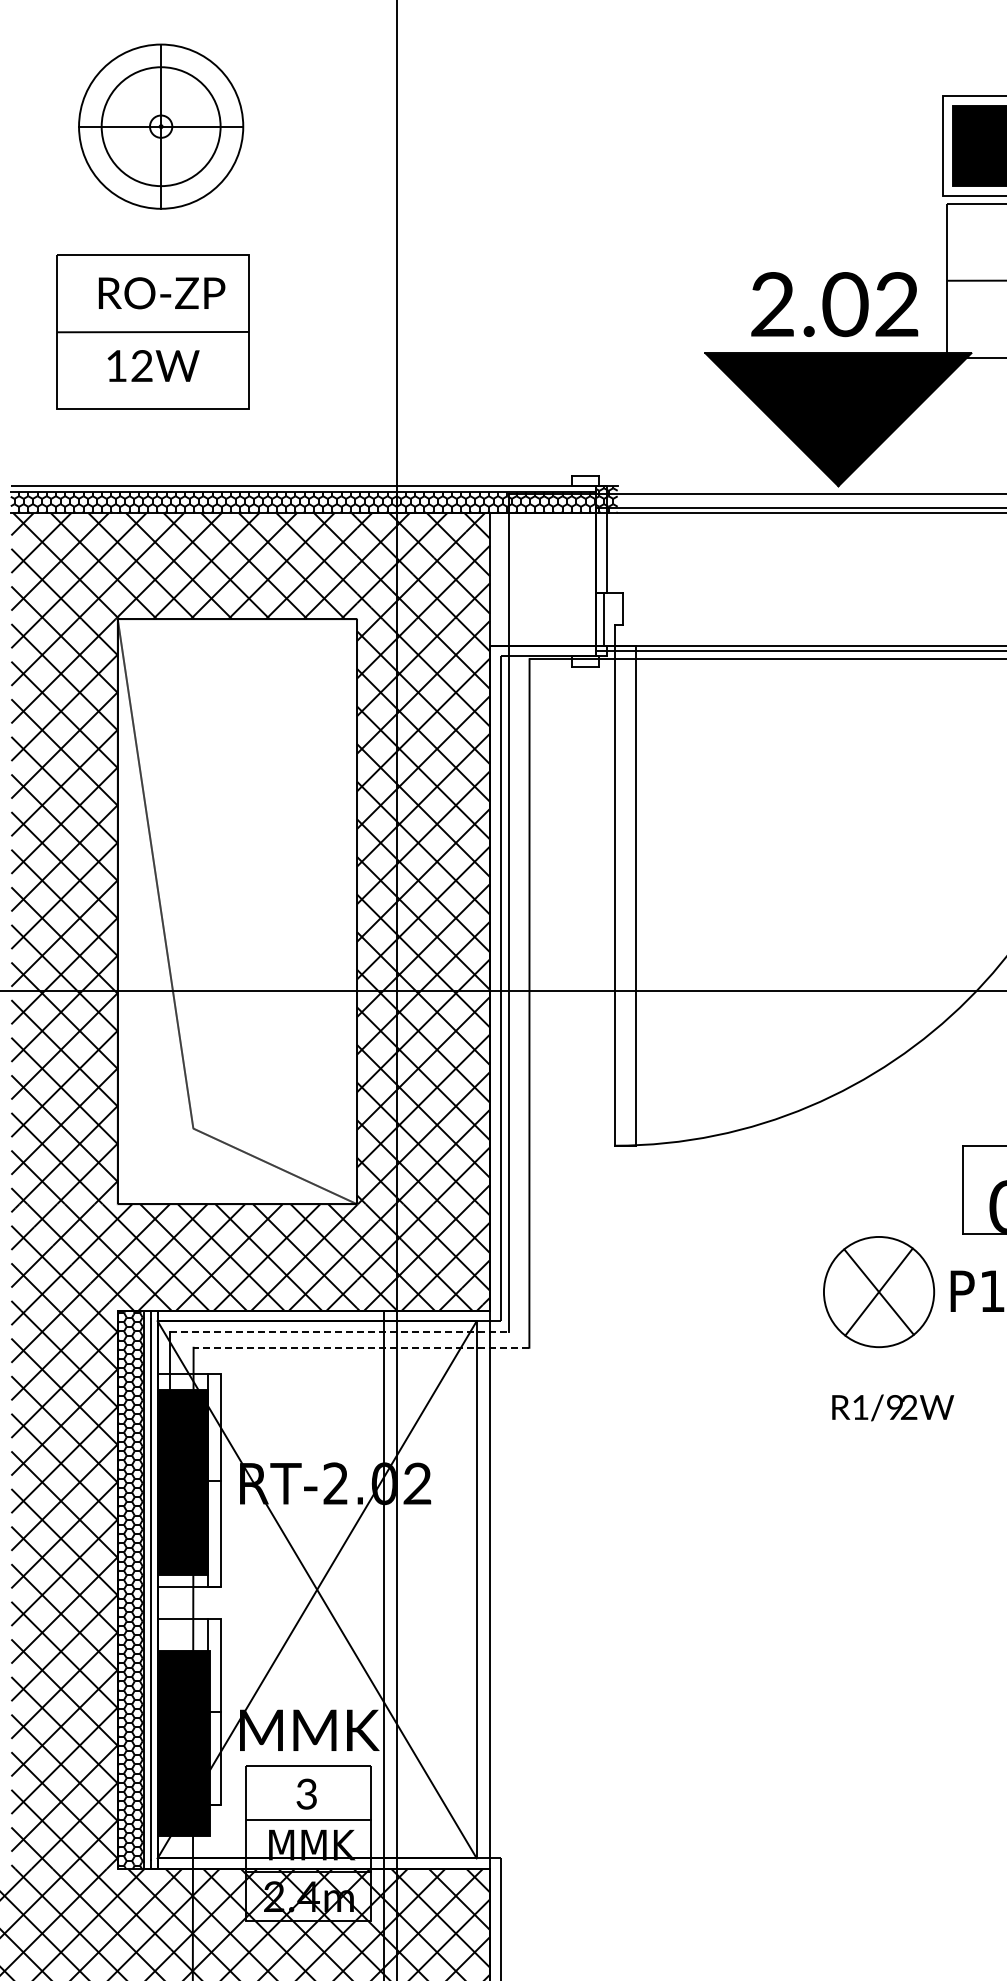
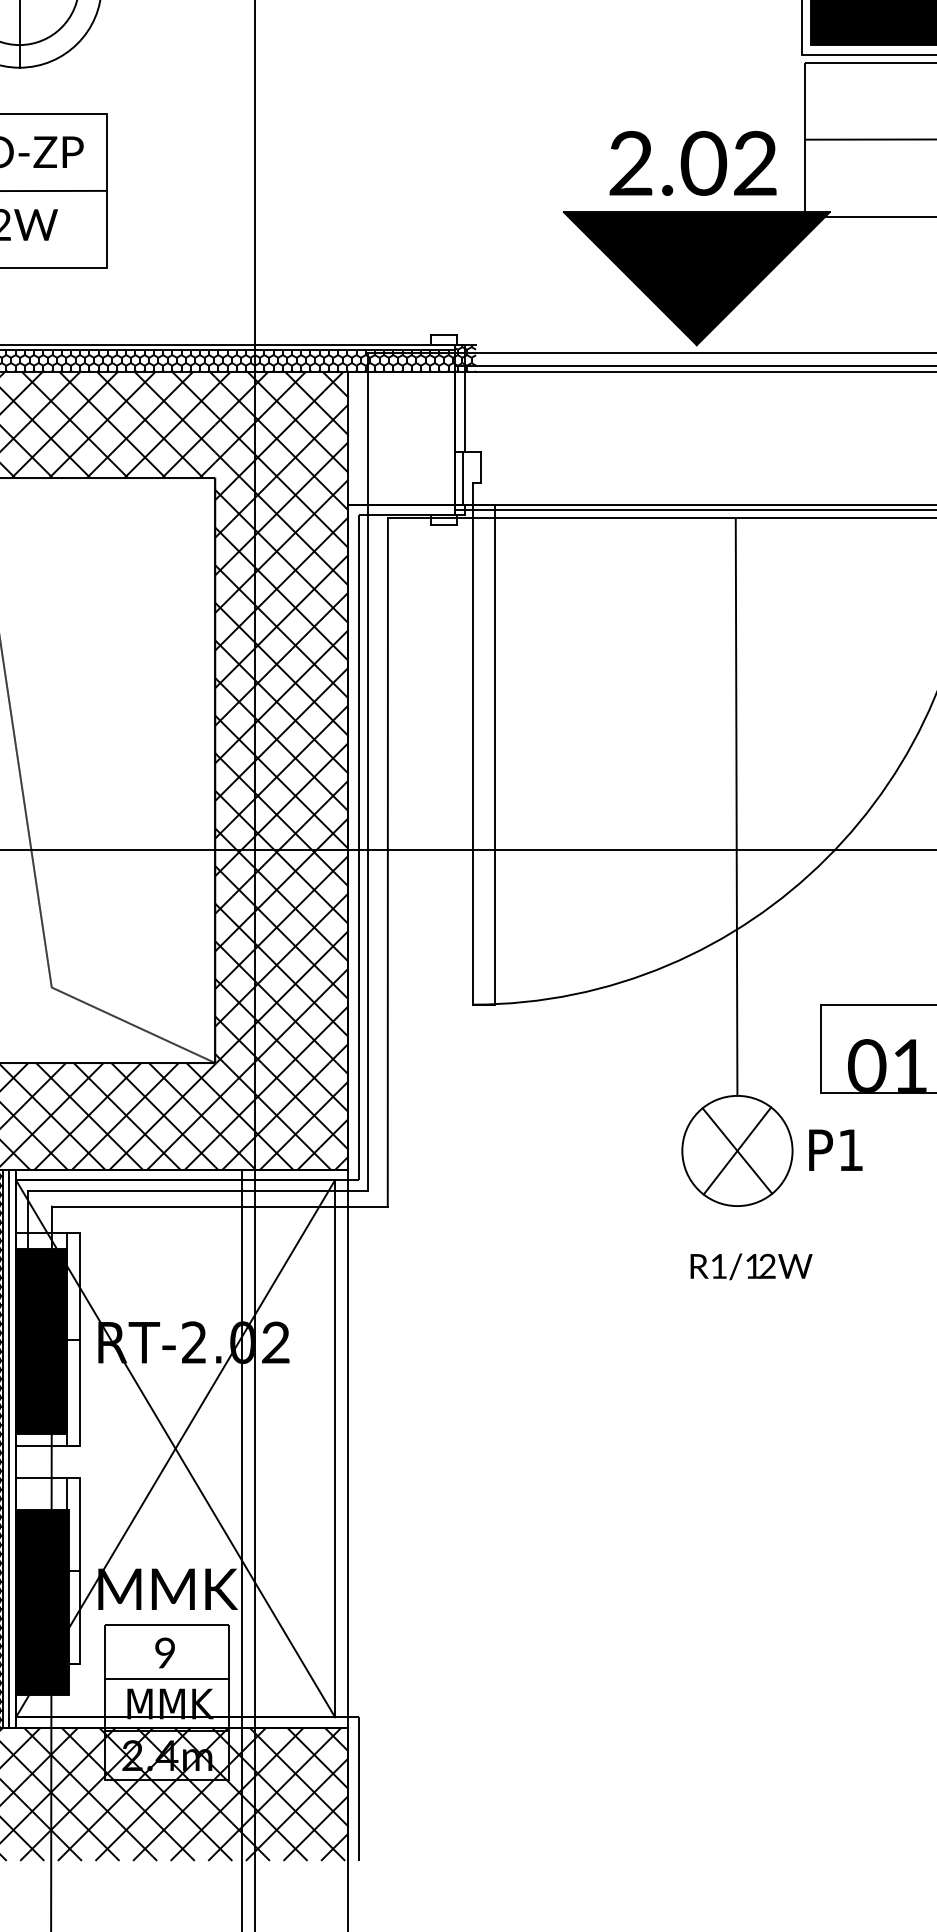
line: (878, 947) -> (736, 806), added
line: (339, 1332) -> (197, 1191), dashed -> solid
line: (361, 1347) -> (219, 1206), dashed -> solid
text: (894, 1407) -> (752, 1266), /9 -> /1
text: (306, 1794) -> (164, 1653), 3 -> 9

